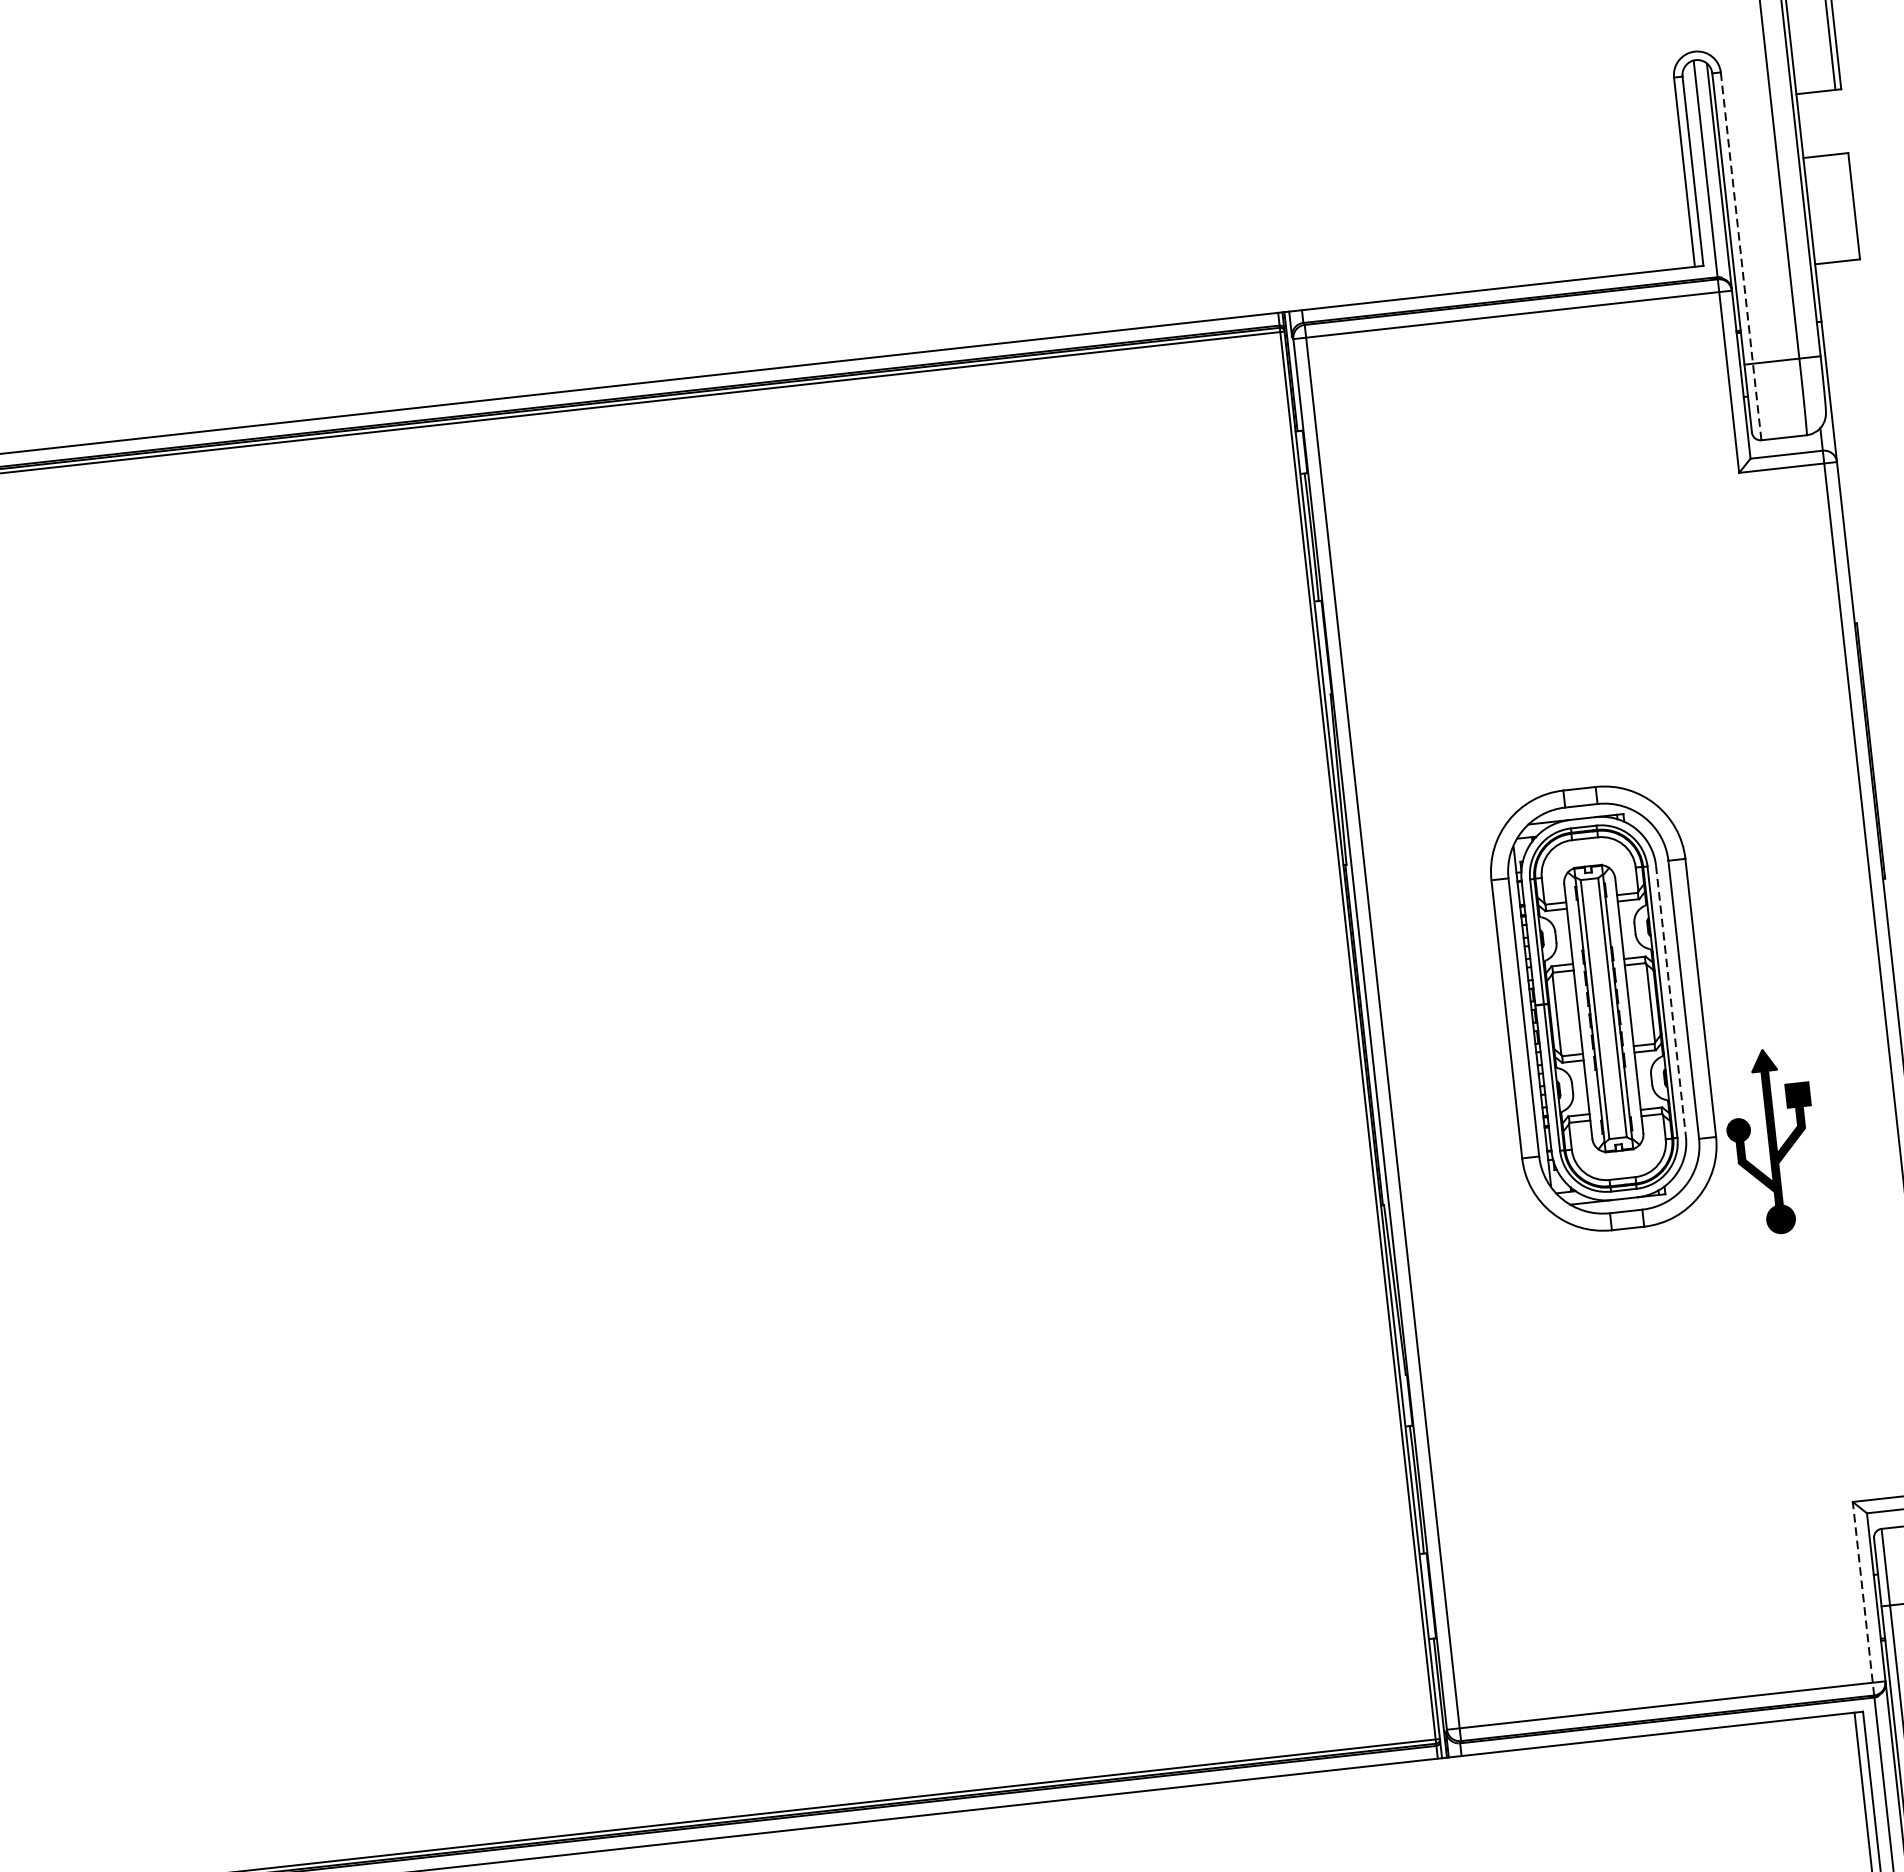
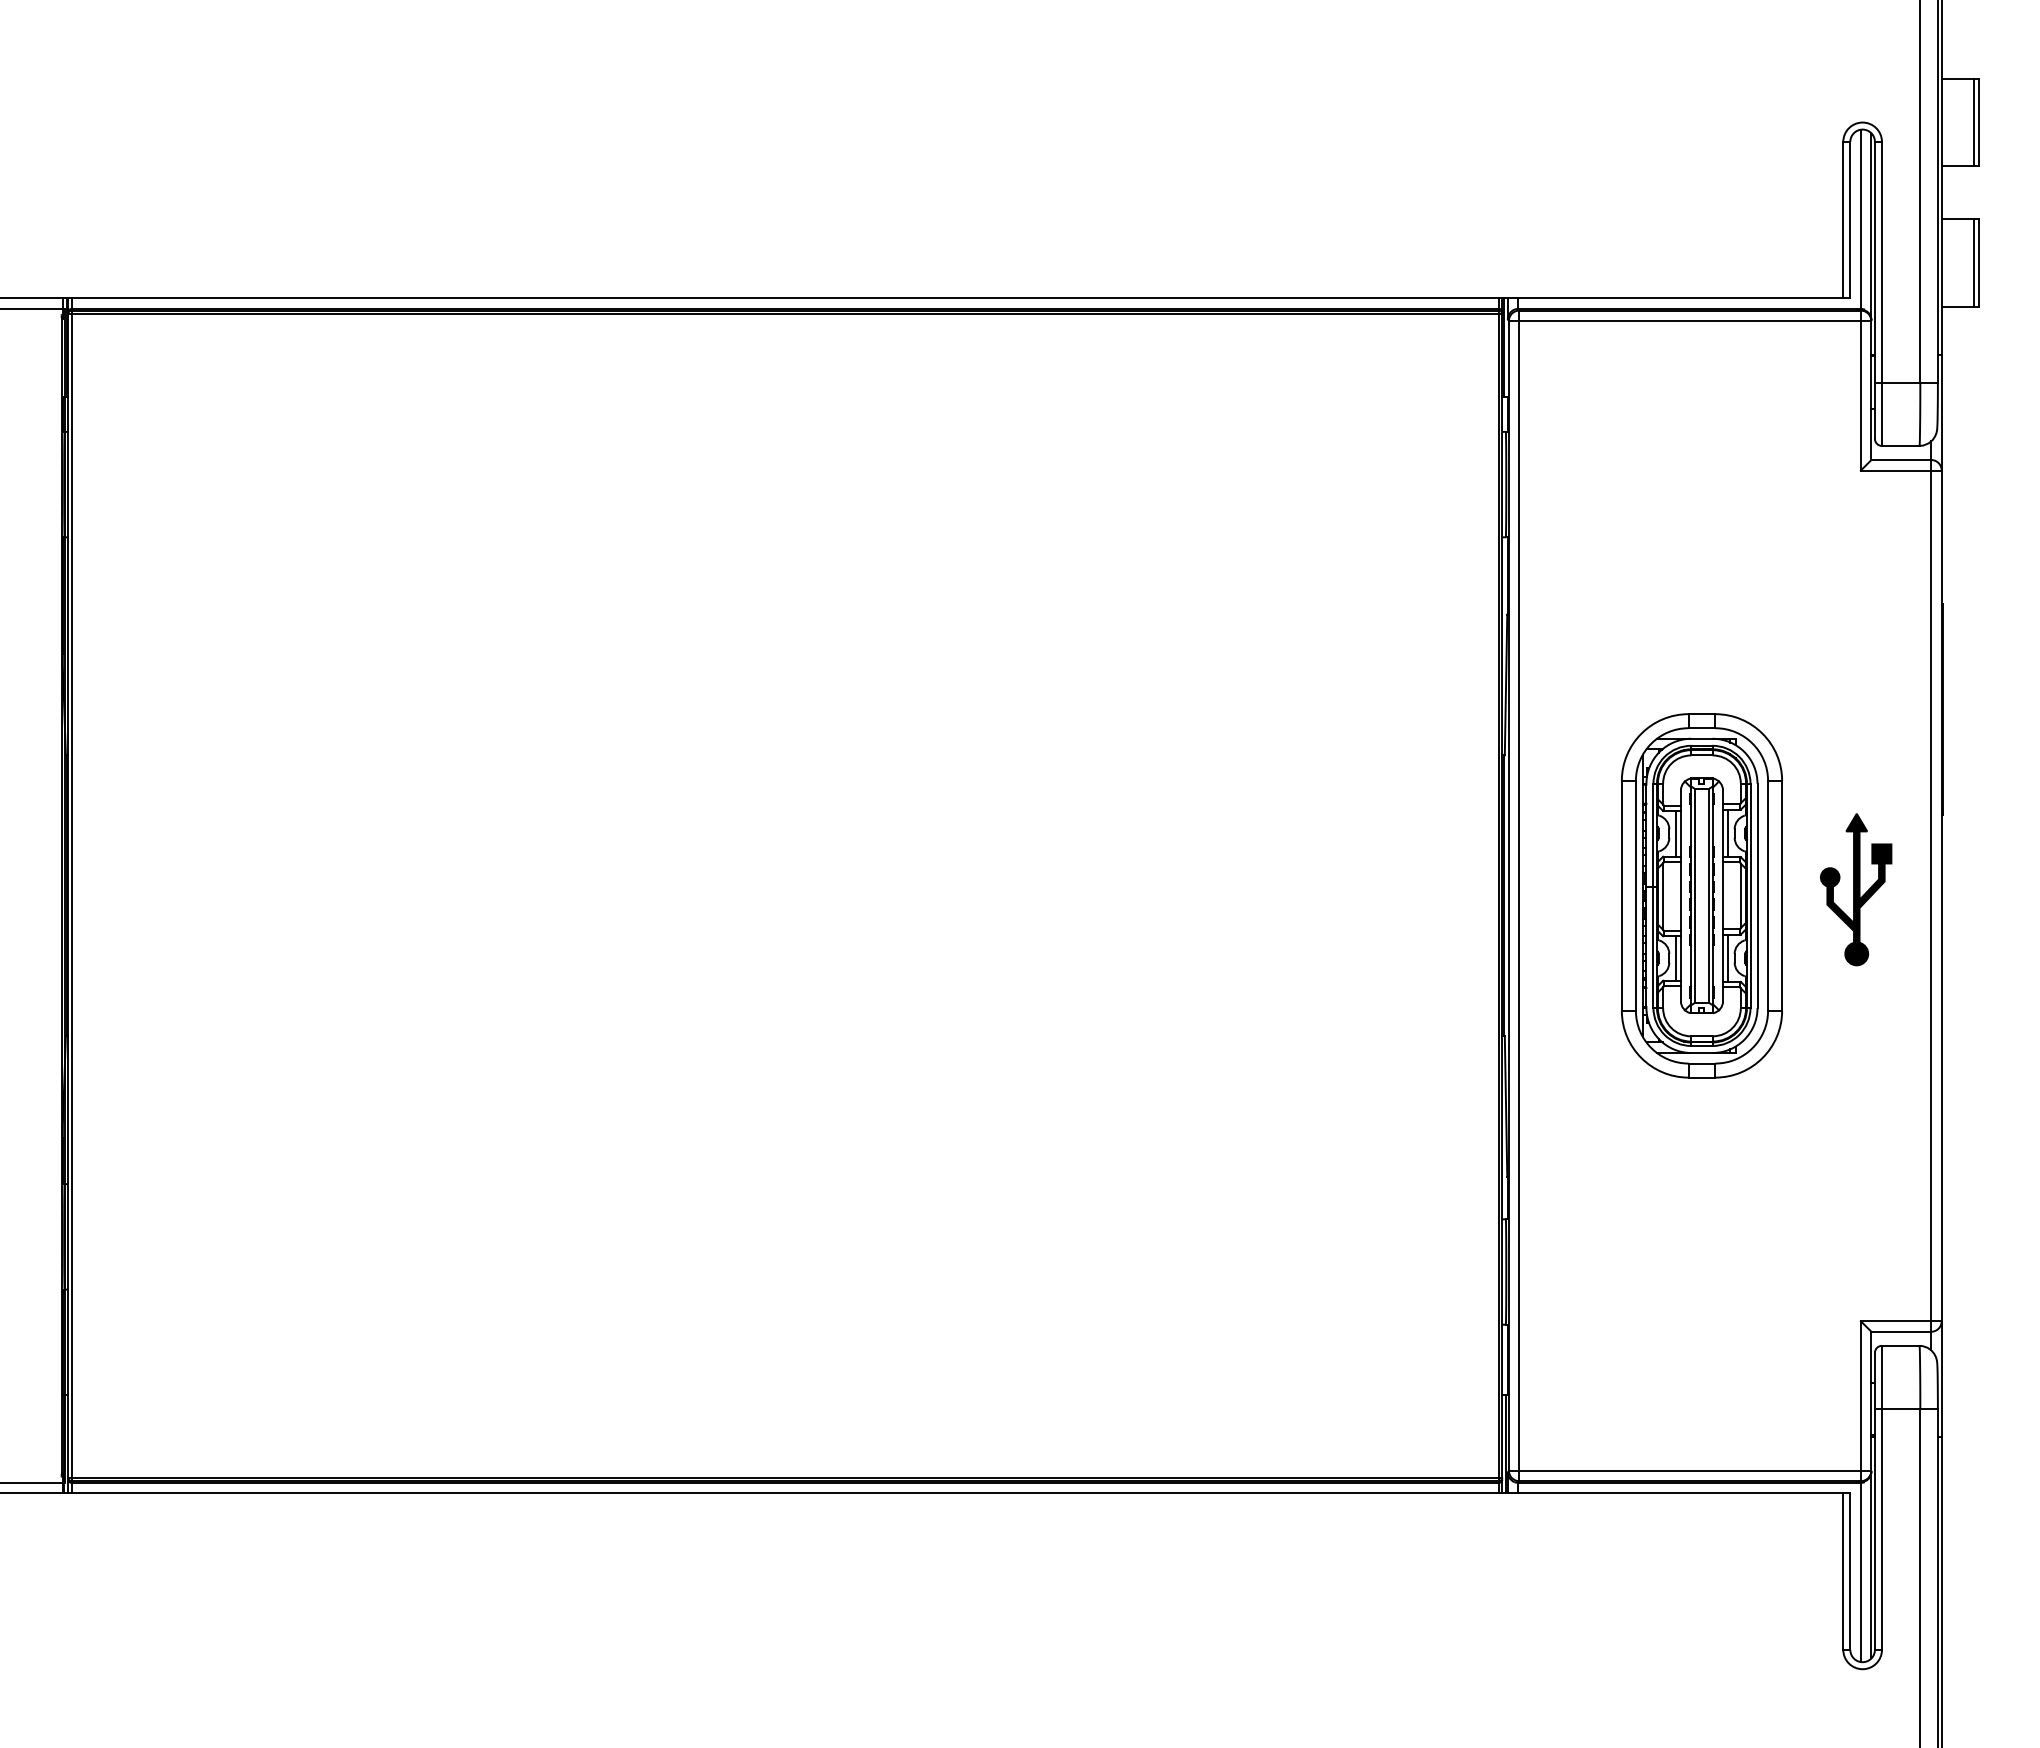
line: (1849, 207) -> (1974, 263), added
line: (1740, 257) -> (1881, 294), dashed -> solid
line: (1627, 929) -> (1728, 833), added
line: (1563, 936) -> (1675, 833), added
line: (1671, 1001) -> (1757, 896), dashed -> solid
line: (1644, 1079) -> (1728, 957), added
line: (1580, 1087) -> (1675, 958), added
part: (1772, 1141) -> (1856, 889), moved
line: (1863, 1599) -> (1860, 1401), dashed -> solid

